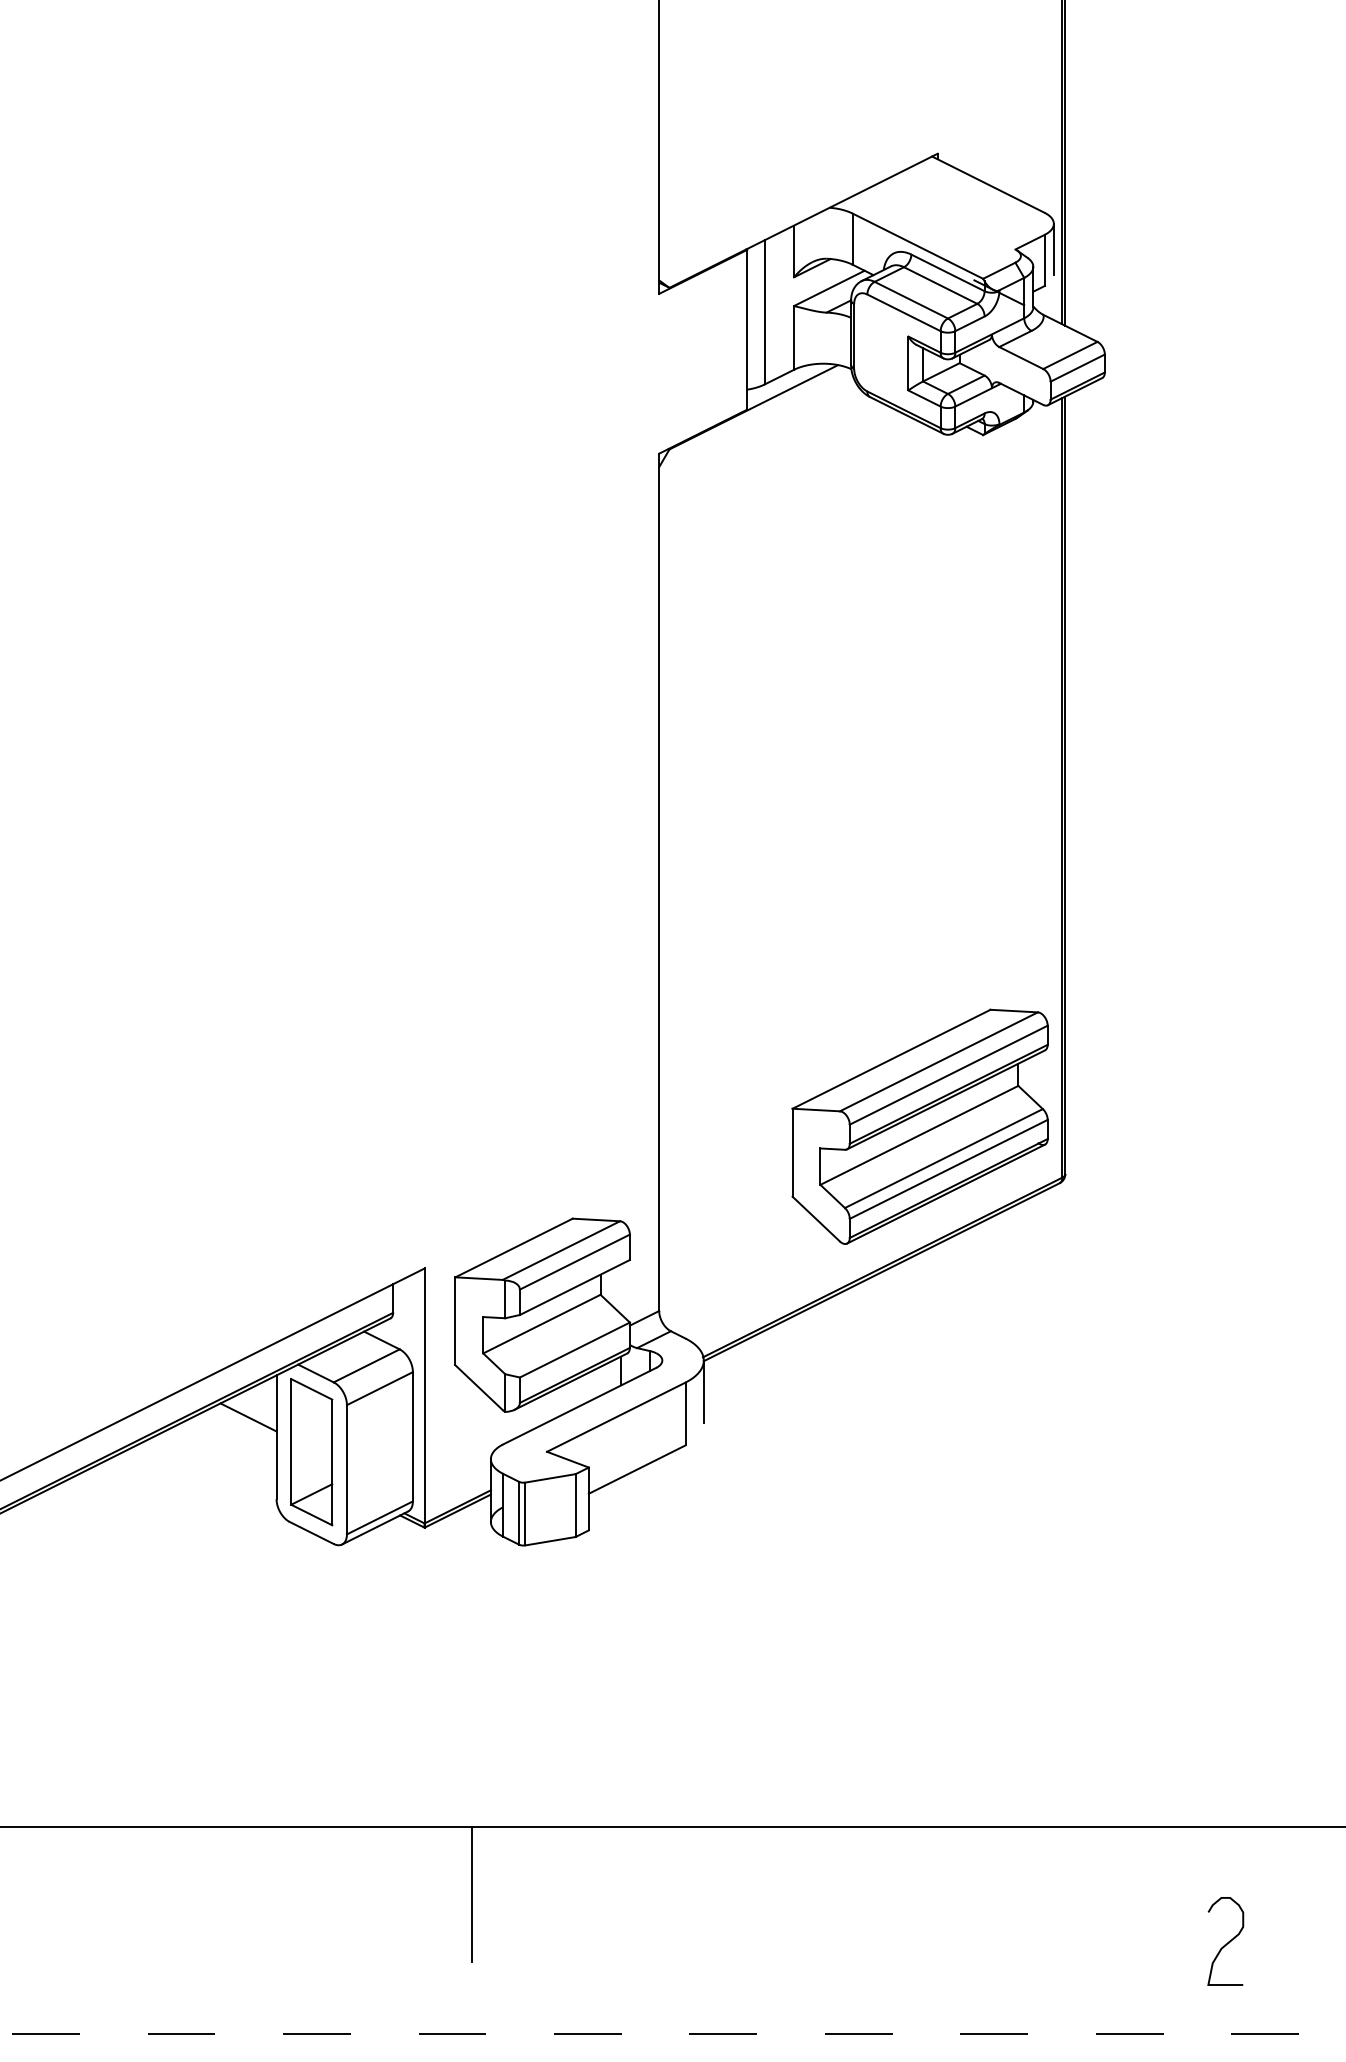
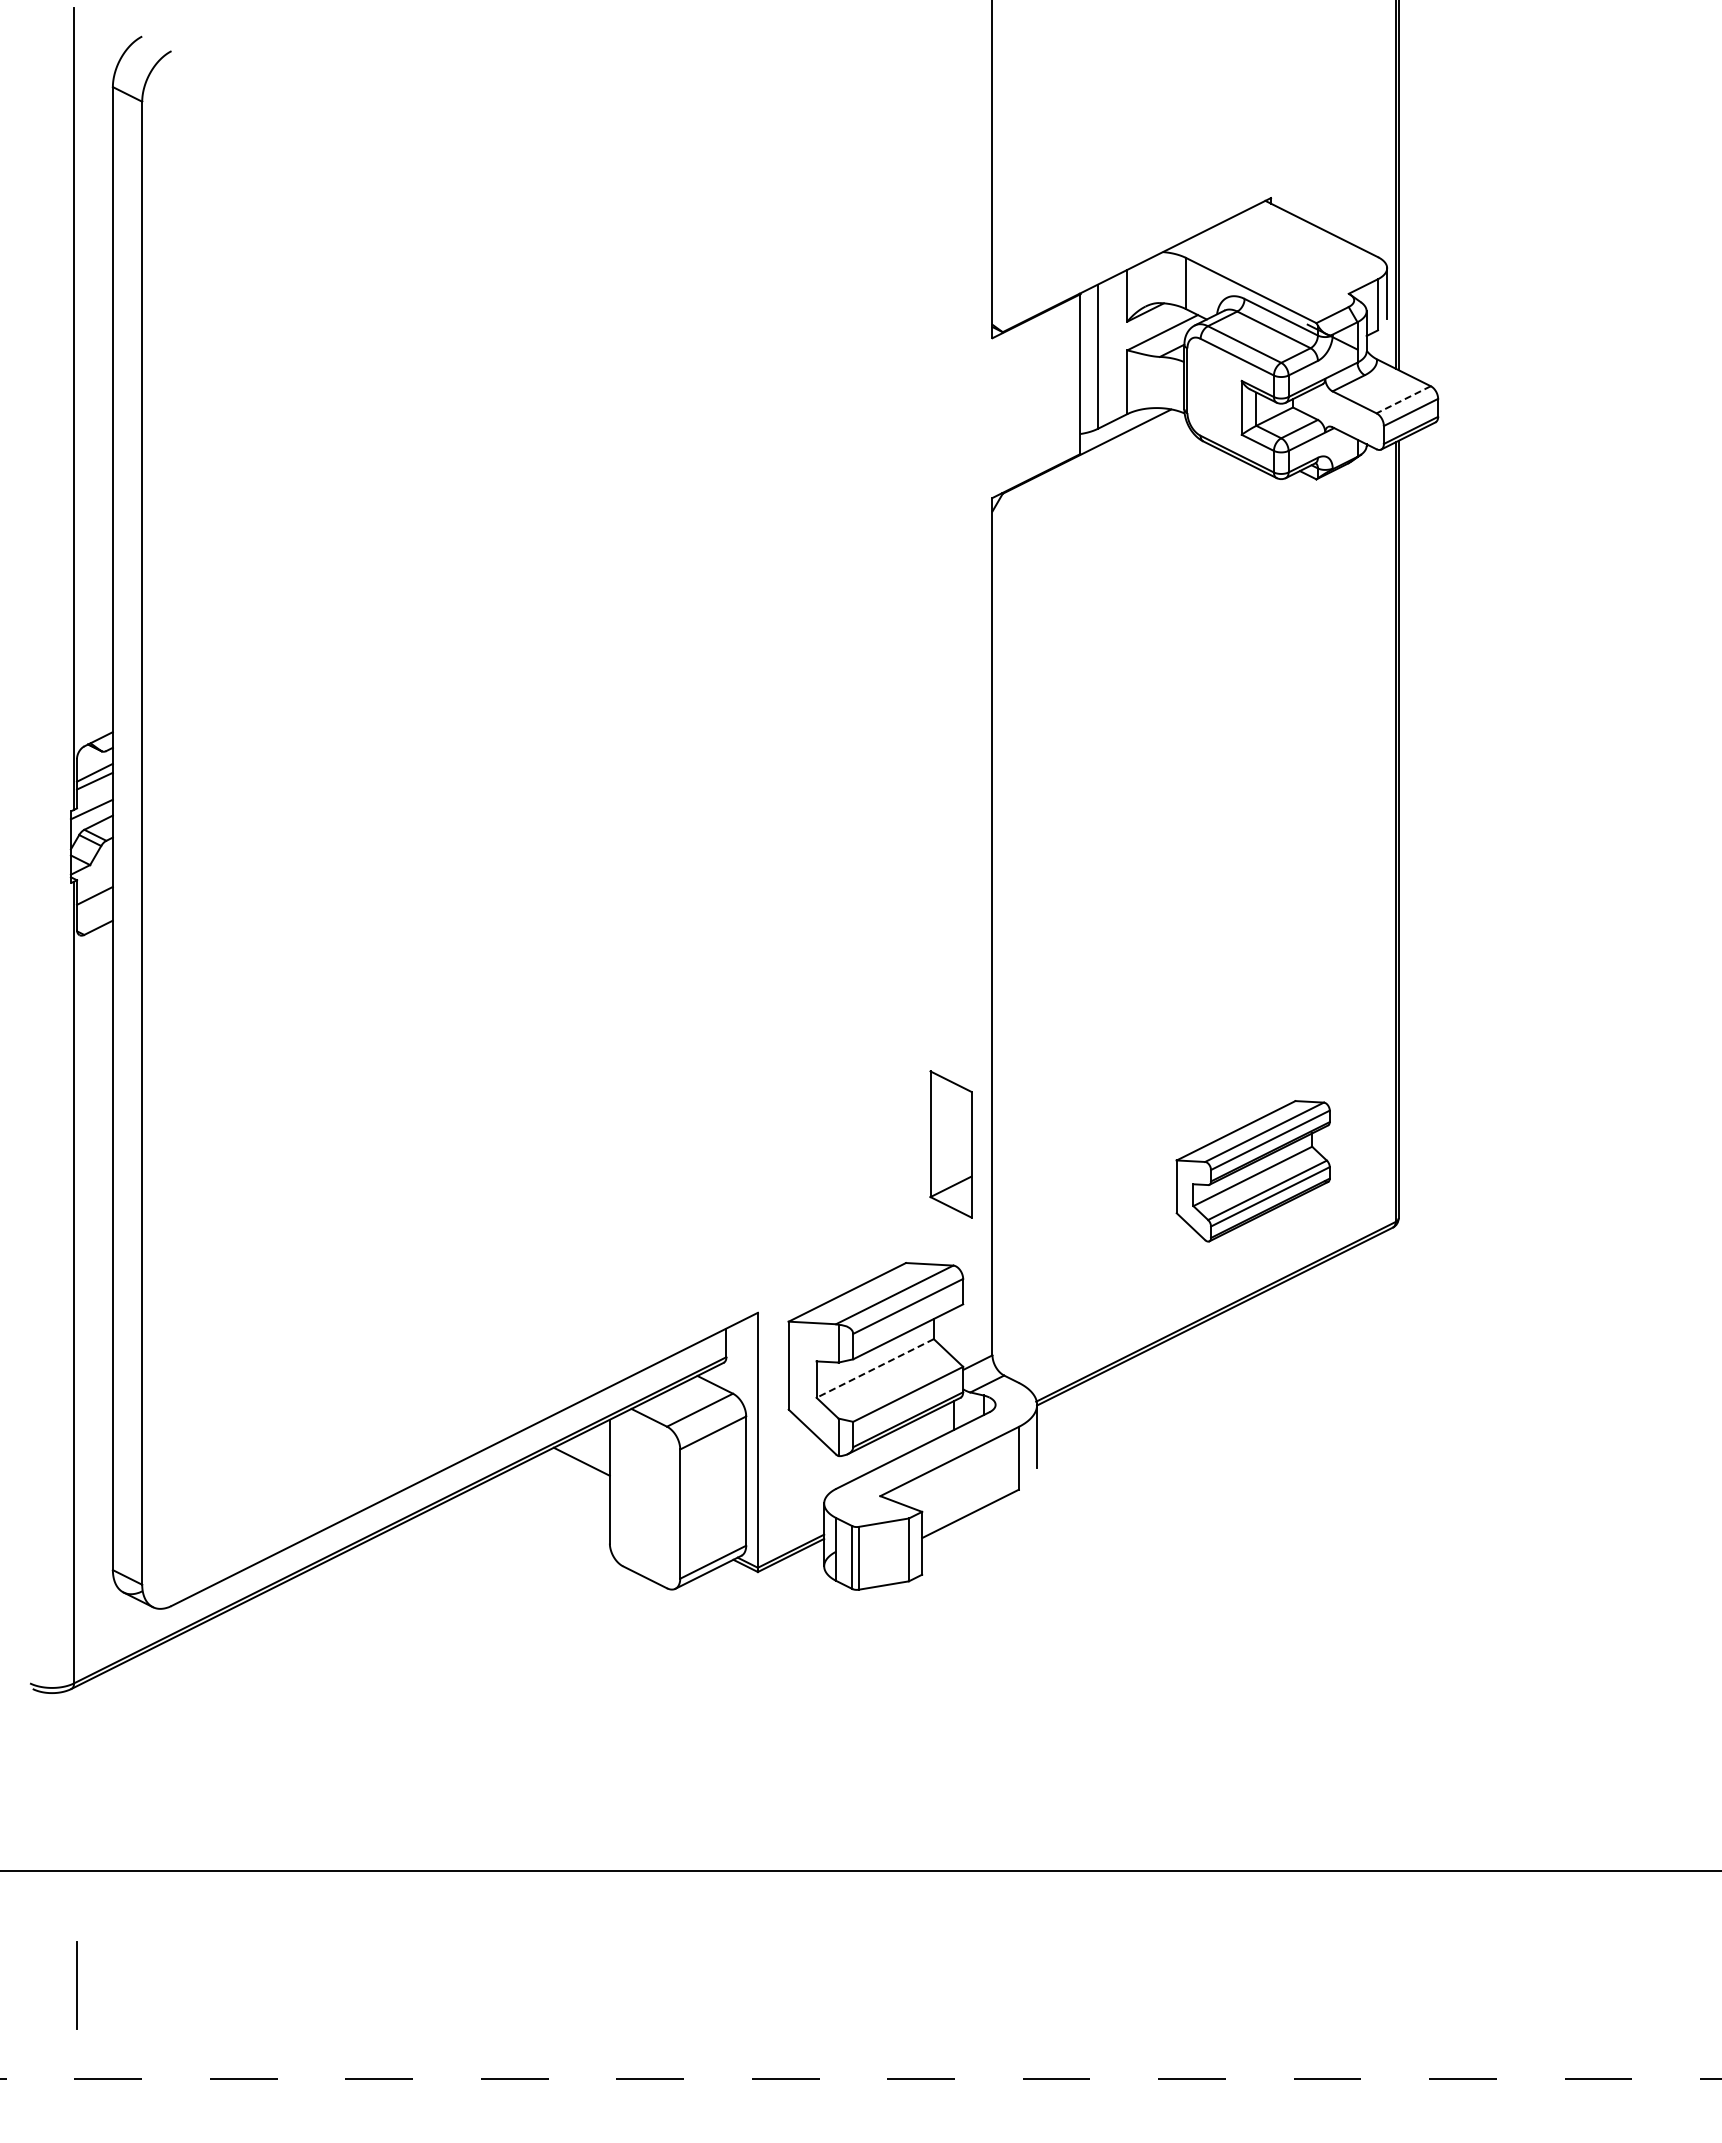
line: (1070, 356) -> (1403, 400), solid -> dashed
part: (919, 1127) -> (1252, 1171), size x0.6
line: (542, 1324) -> (875, 1368), solid -> dashed
part: (311, 1452) -> (950, 1144), moved
line: (472, 1894) -> (805, 1938), removed
curve: (1226, 1943) -> (1559, 1987), removed

